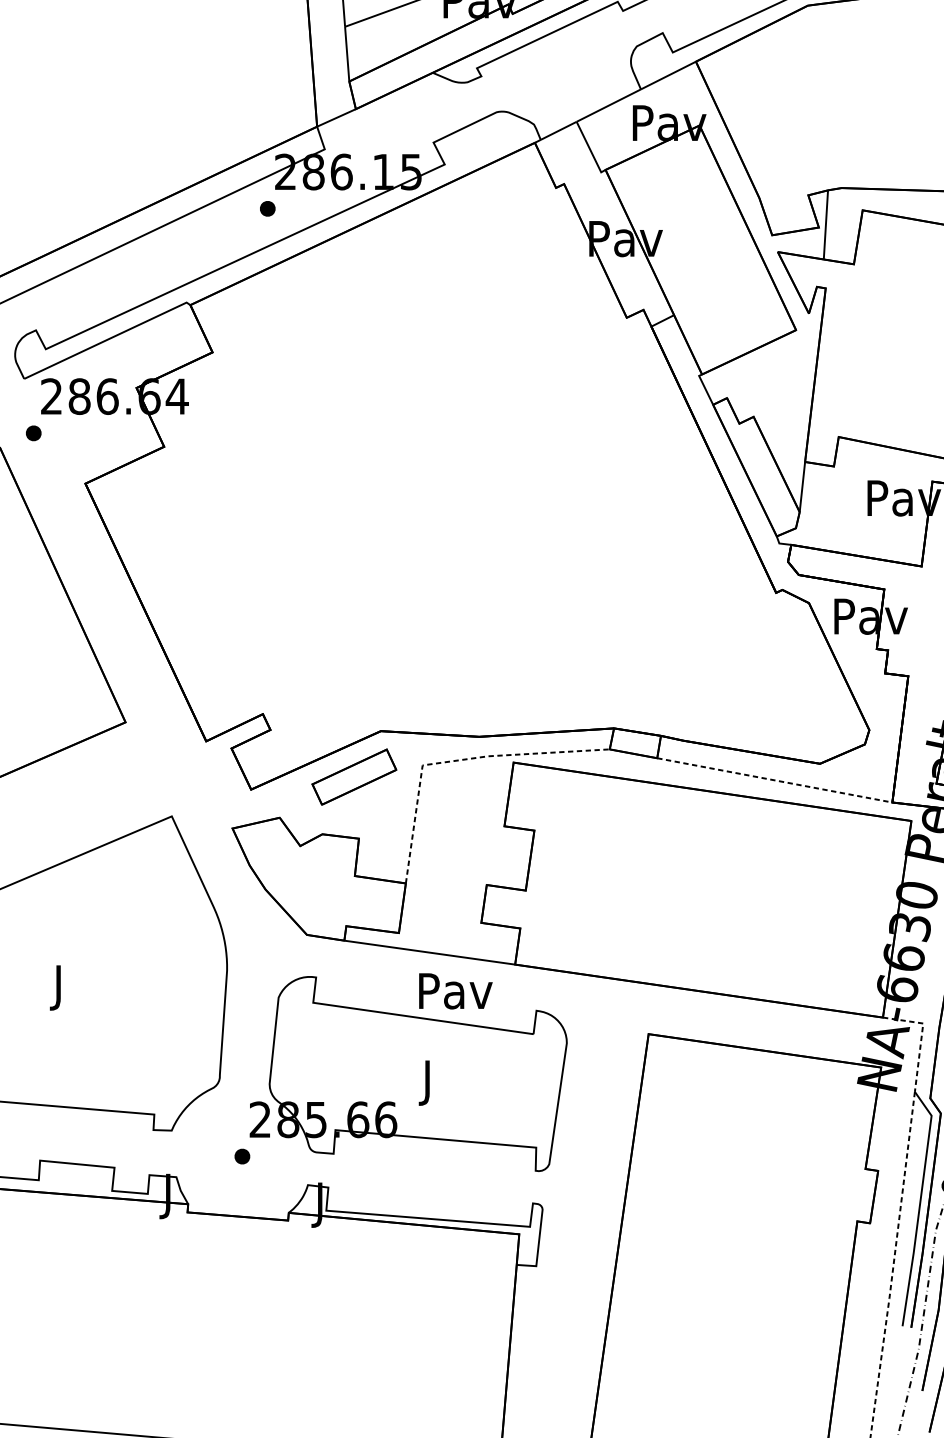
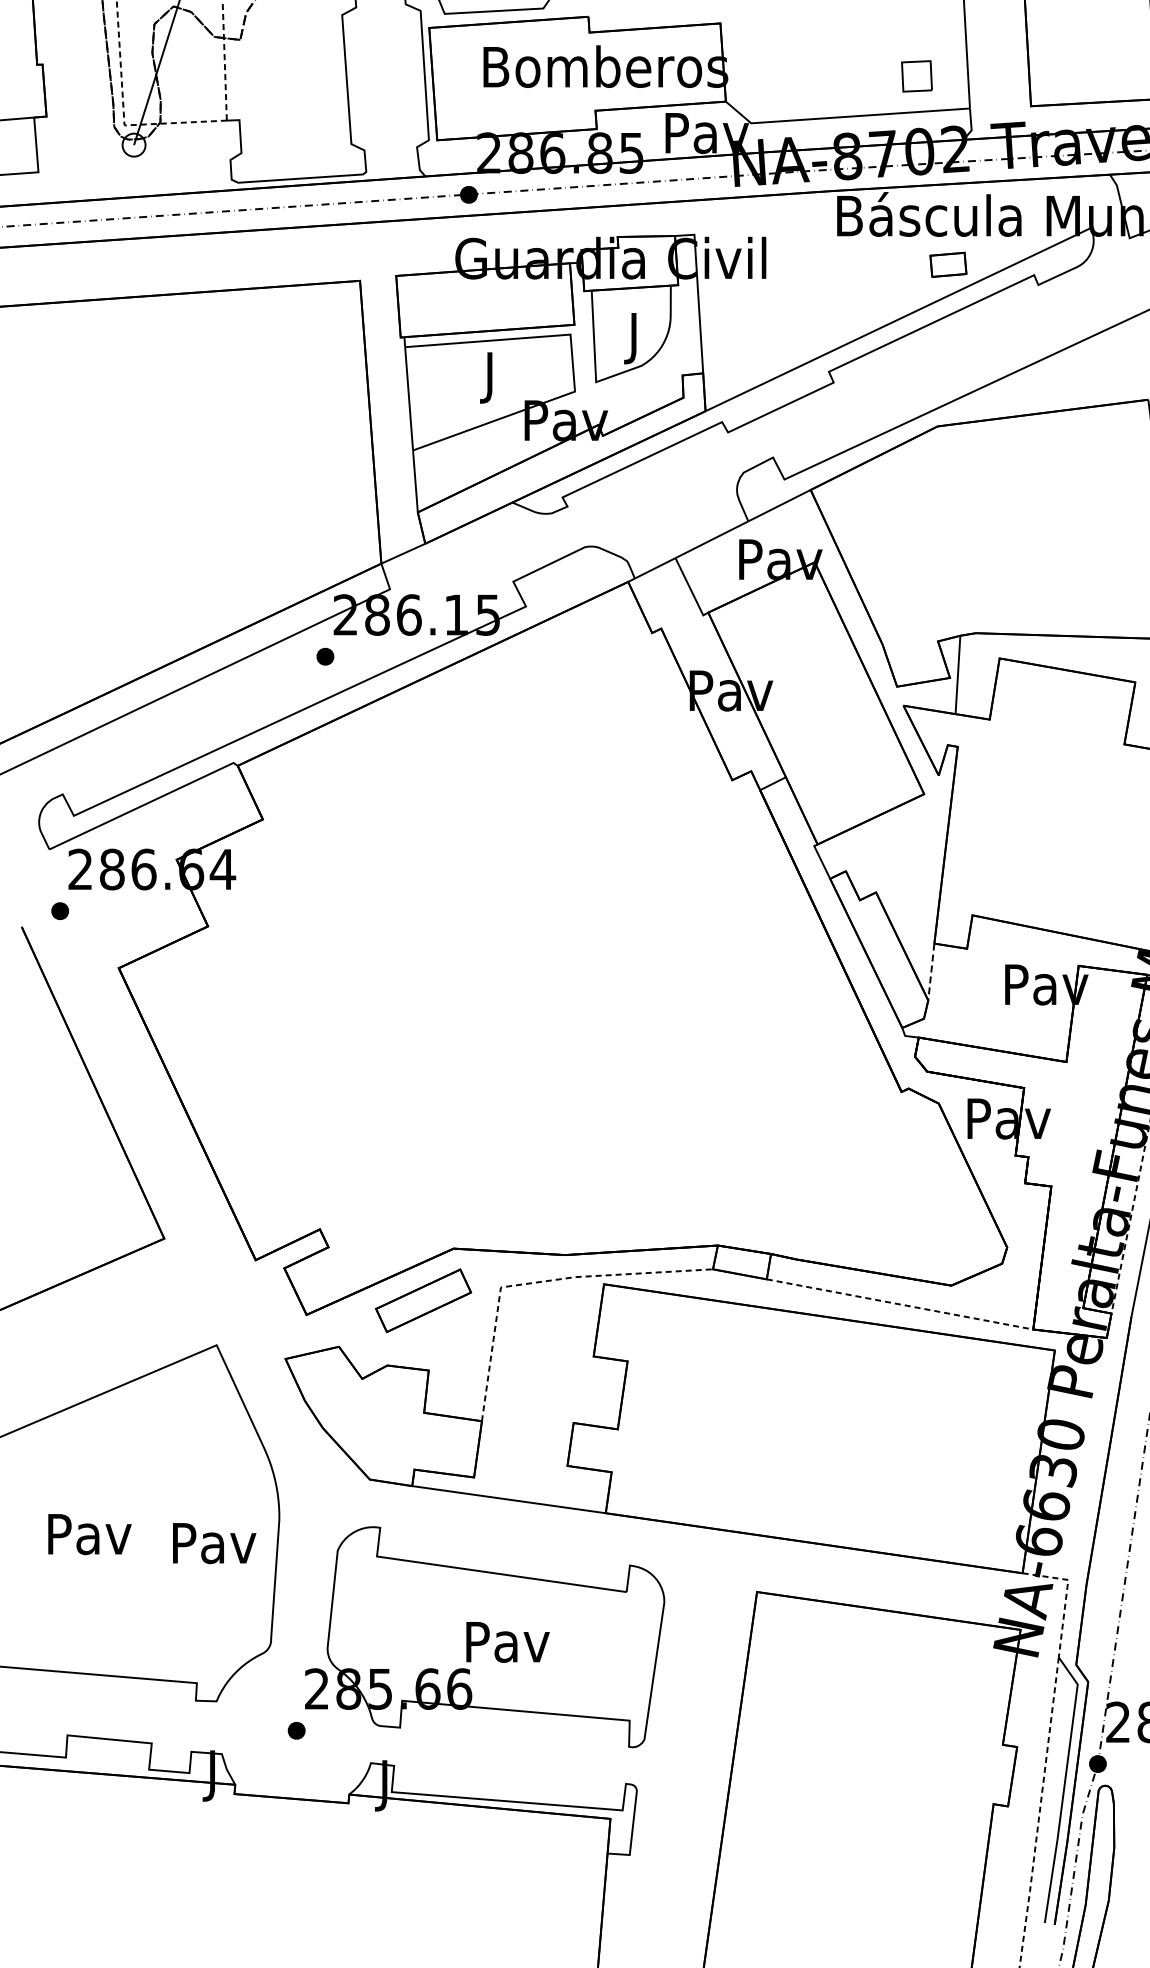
line: (802, 487) -> (931, 972), solid -> dashed
text: (59, 987) -> (89, 1539), J -> Pav
text: (455, 991) -> (214, 1543), moved
text: (428, 1083) -> (507, 1647), J -> Pav

